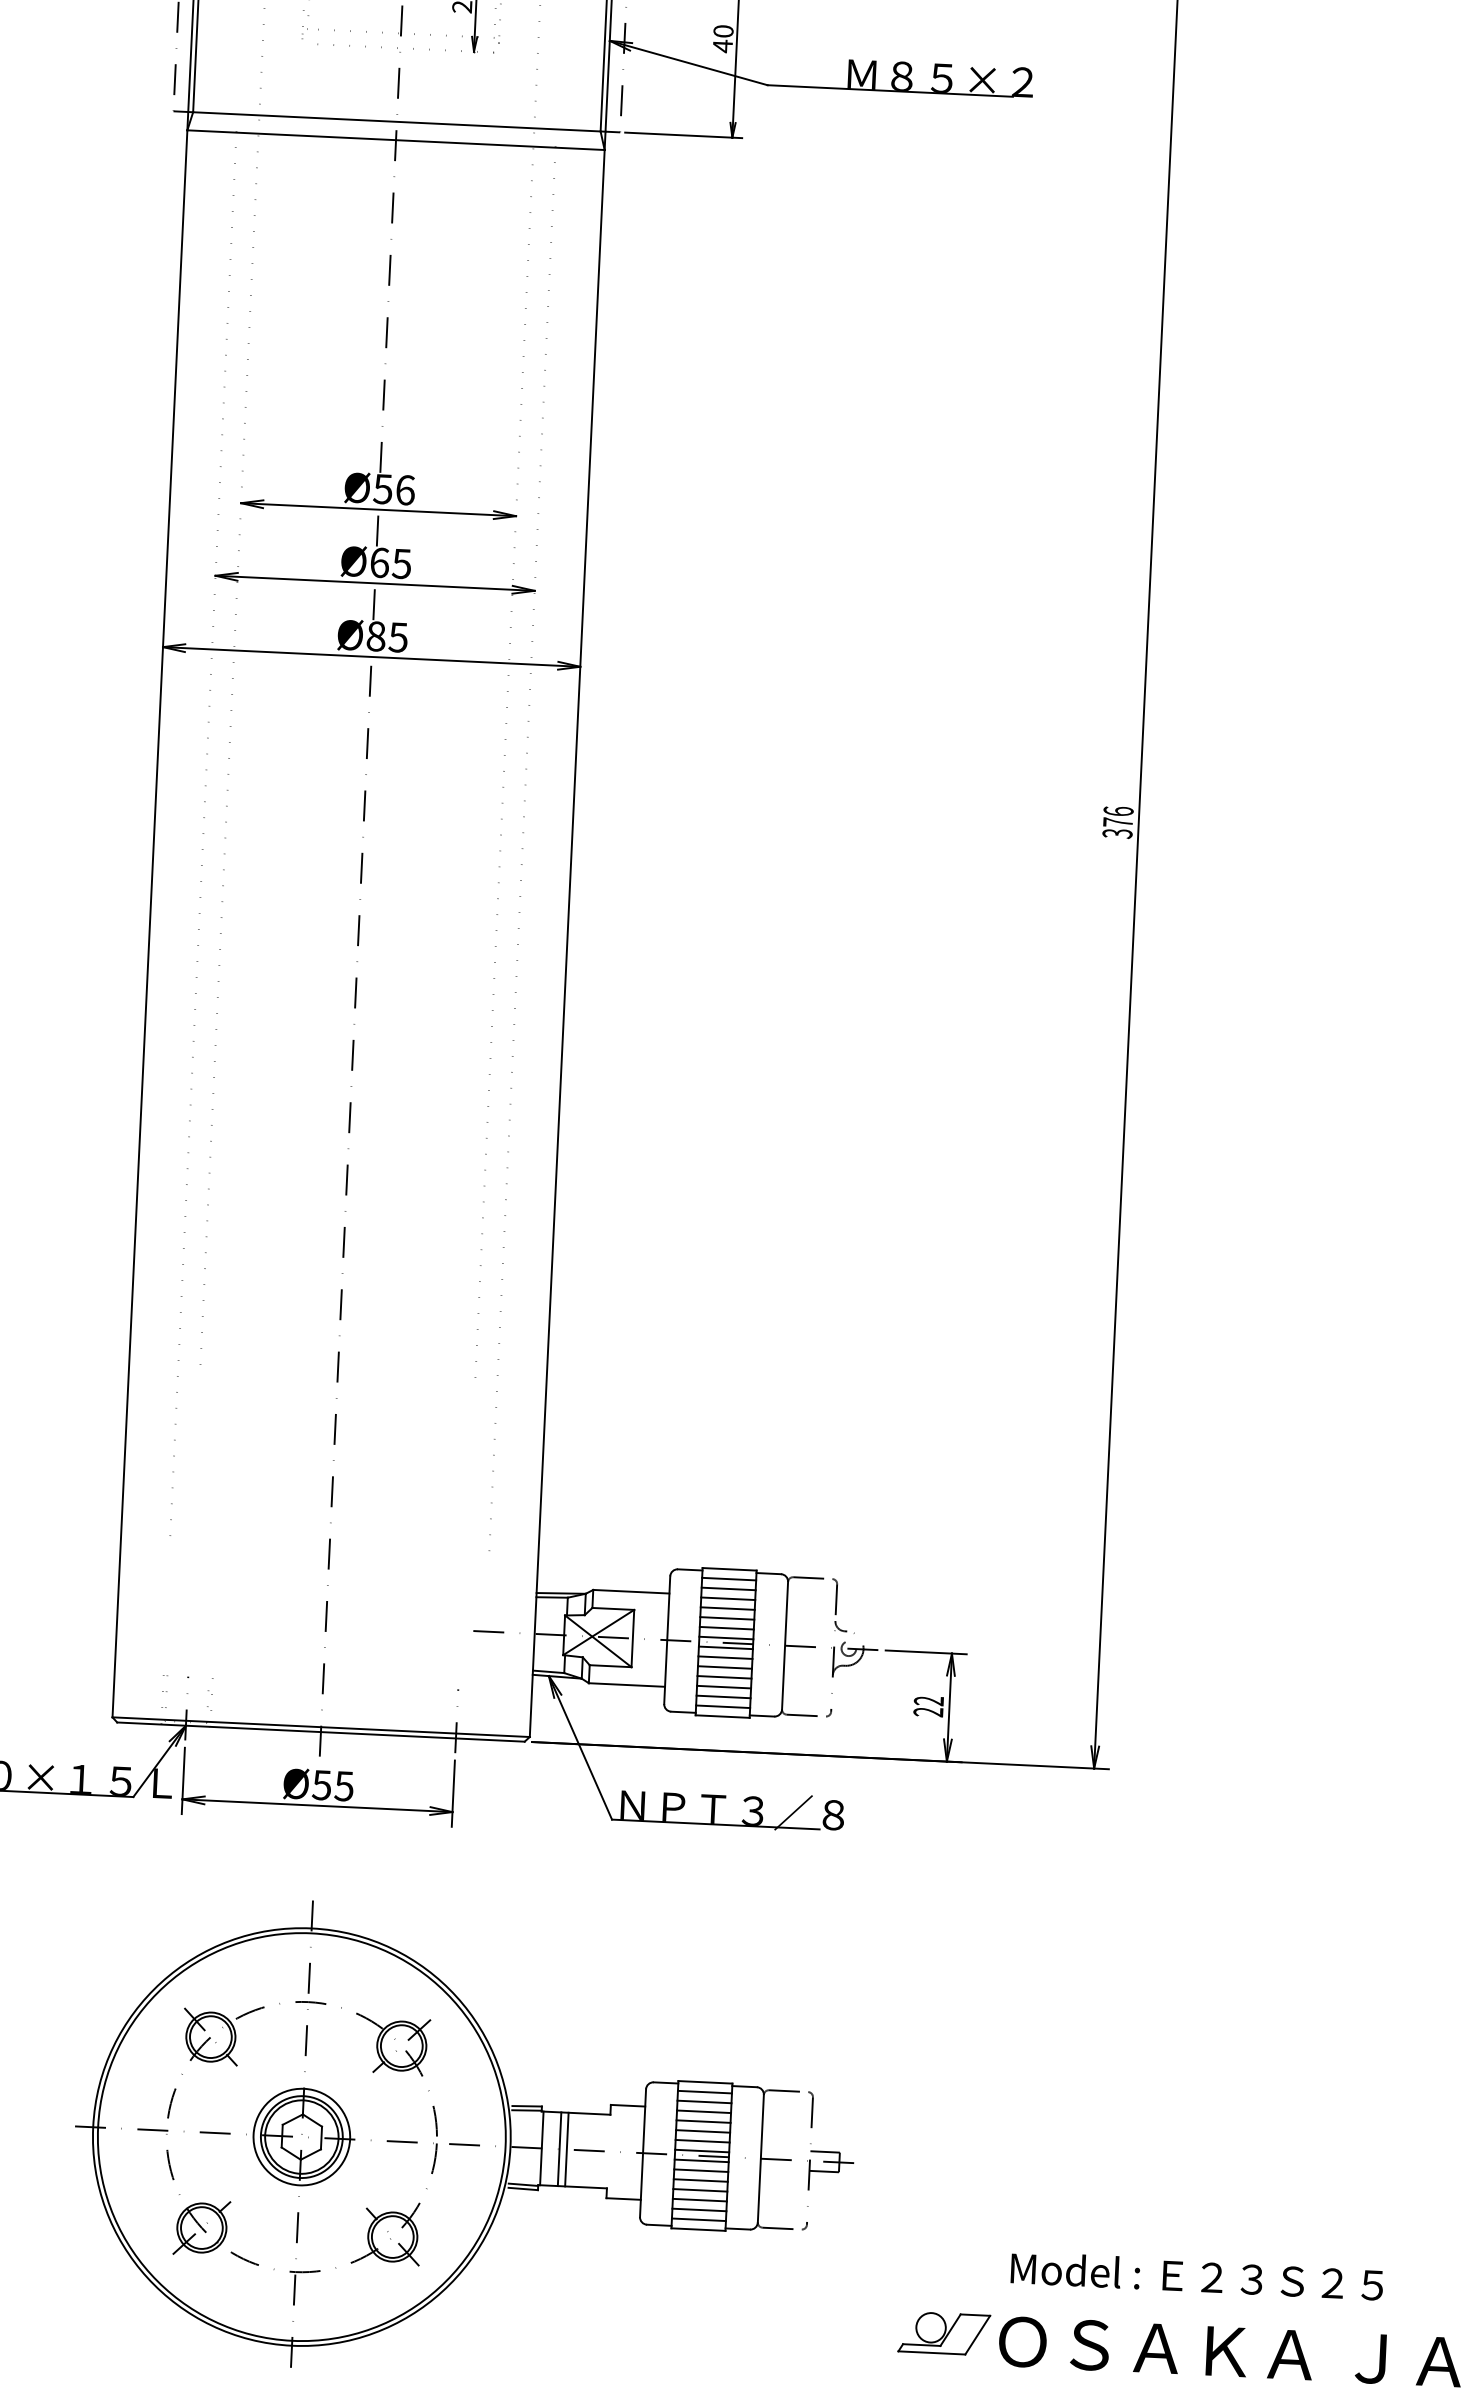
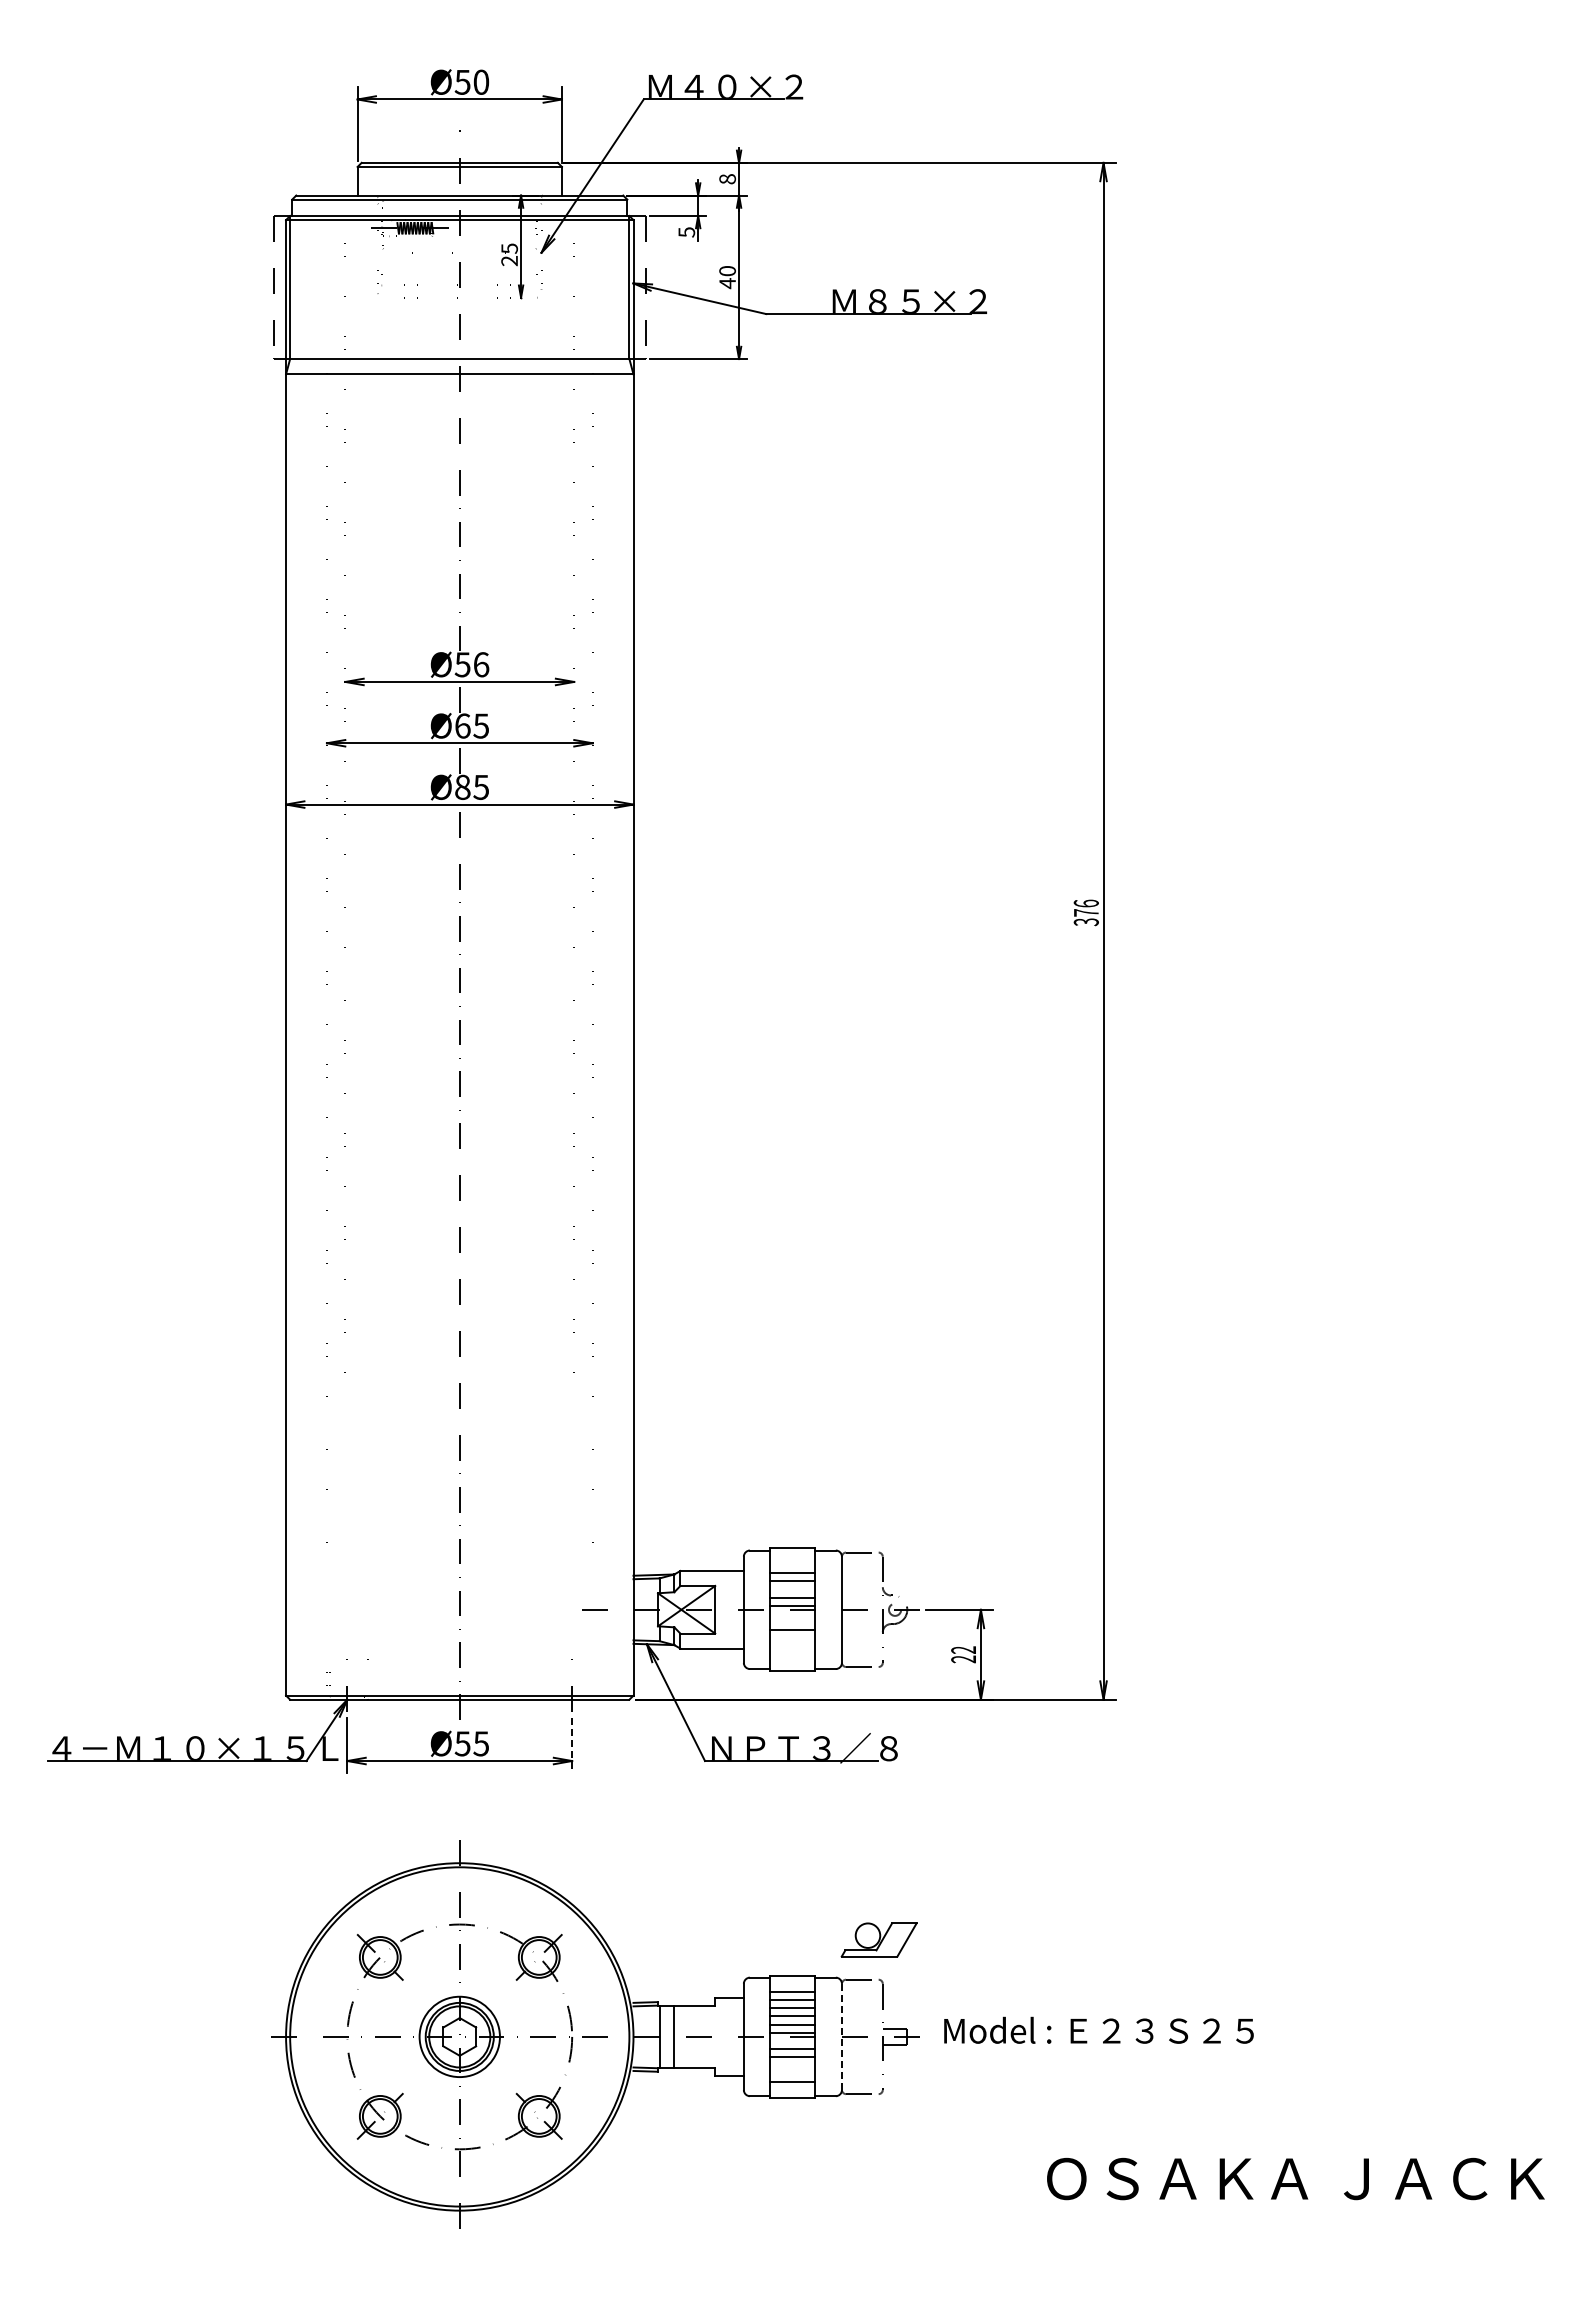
line: (728, 1578) -> (792, 1556), removed
line: (728, 1588) -> (792, 1564), removed
line: (726, 1618) -> (792, 1589), removed
line: (725, 1647) -> (792, 1613), removed
line: (724, 1658) -> (792, 1622), removed
line: (724, 1677) -> (792, 1638), removed
line: (723, 1687) -> (792, 1646), removed
line: (723, 1696) -> (792, 1654), removed
line: (722, 1706) -> (792, 1662), removed
line: (453, 1793) -> (572, 1745), solid -> dashed
line: (704, 2091) -> (792, 1983), removed
line: (566, 2149) -> (680, 2036), removed
line: (760, 2159) -> (841, 2037), solid -> dashed
line: (701, 2161) -> (792, 2041), removed
line: (699, 2190) -> (792, 2065), removed
line: (699, 2199) -> (792, 2073), removed
line: (698, 2220) -> (792, 2090), removed
text: (1196, 2275) -> (1098, 2029), moved
part: (943, 2332) -> (878, 1939), moved

